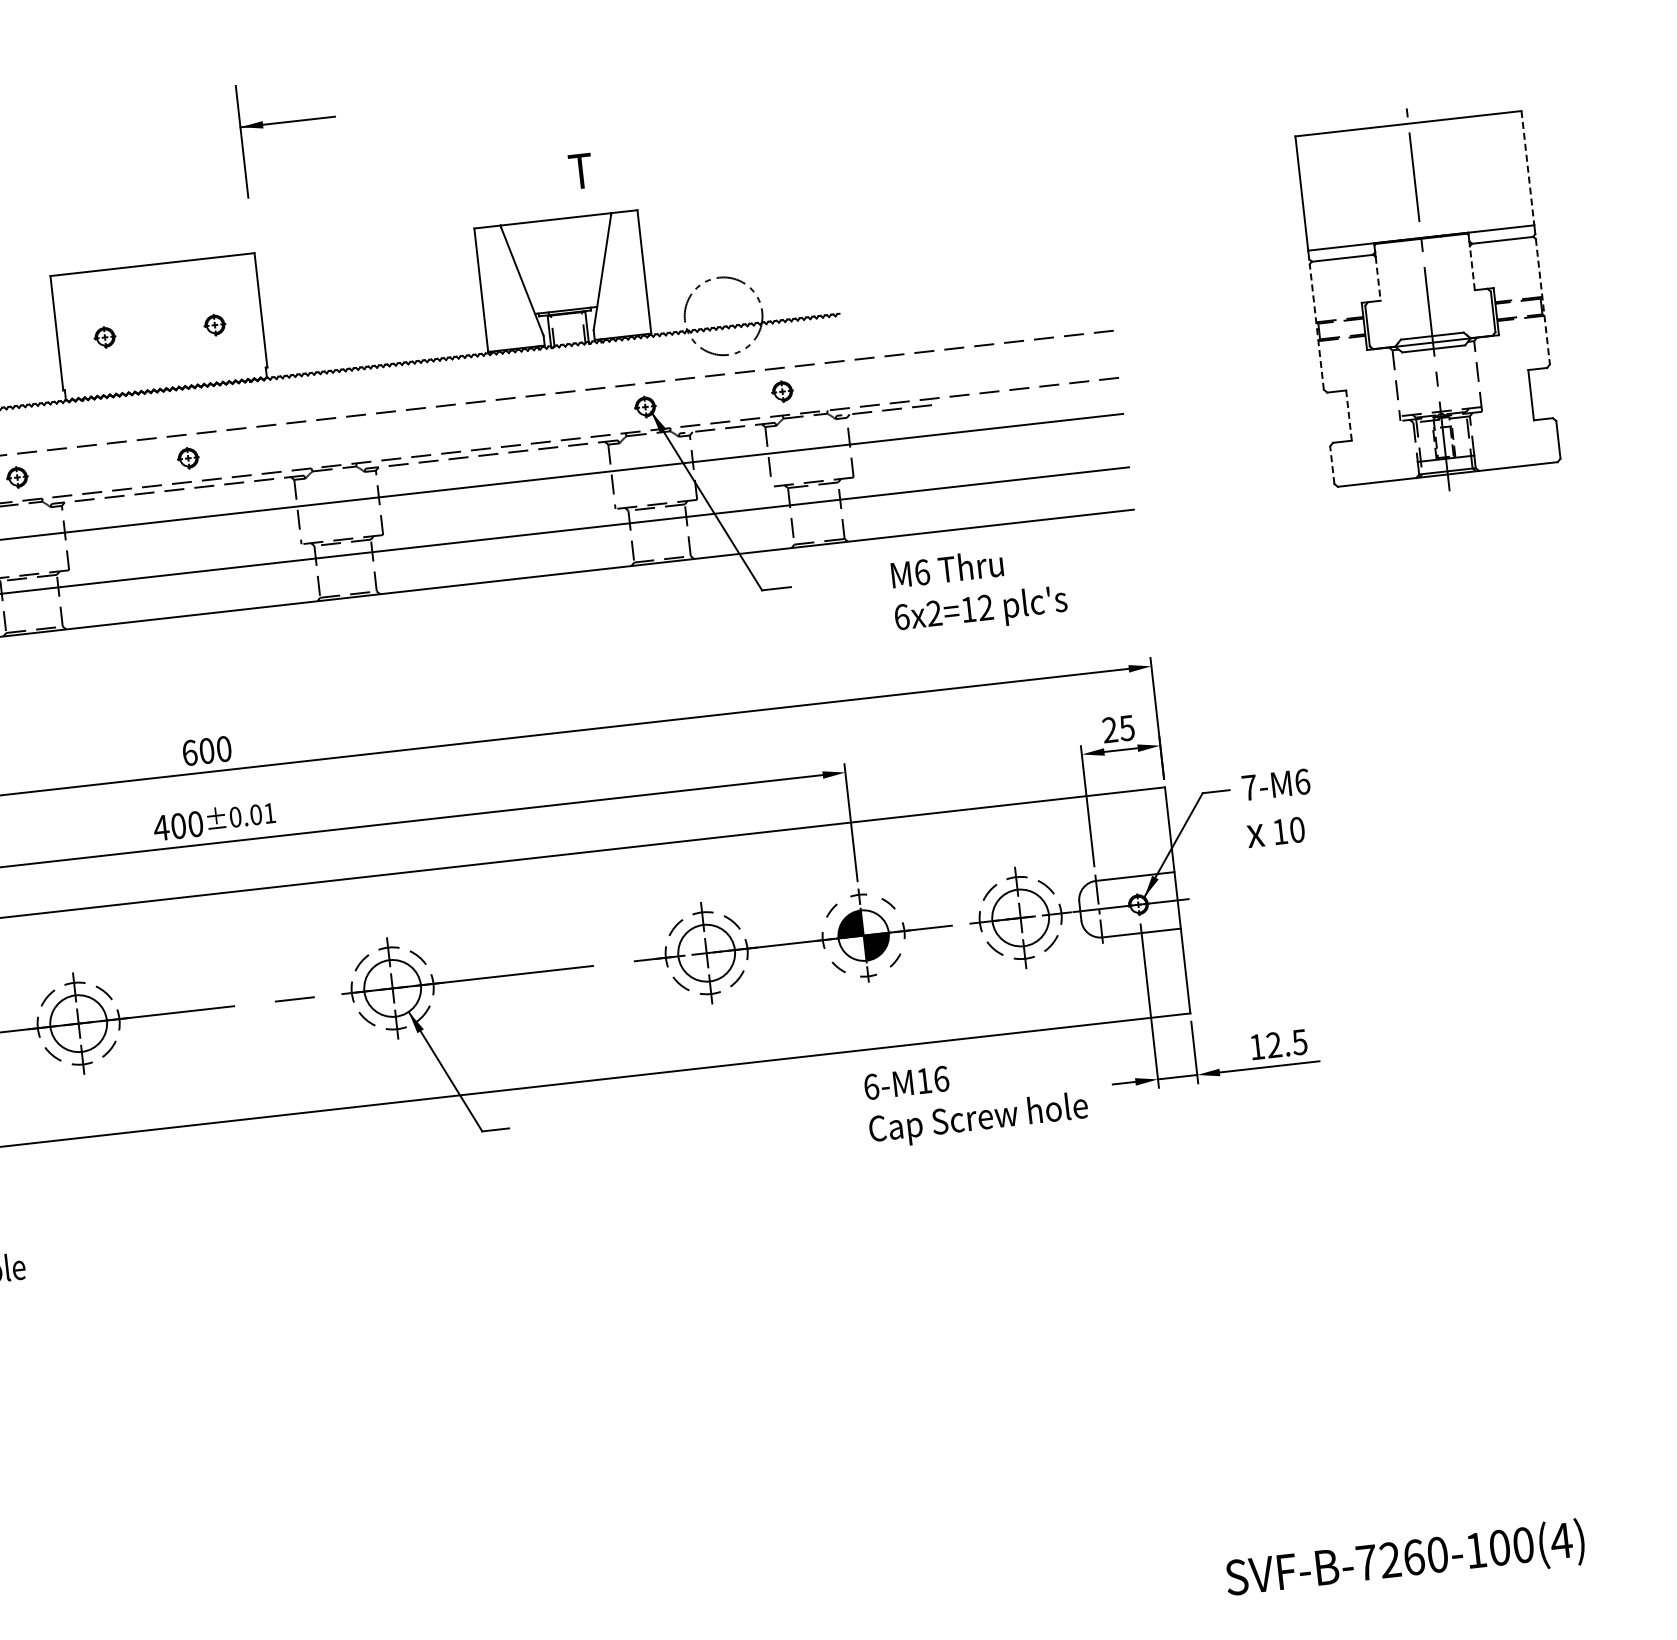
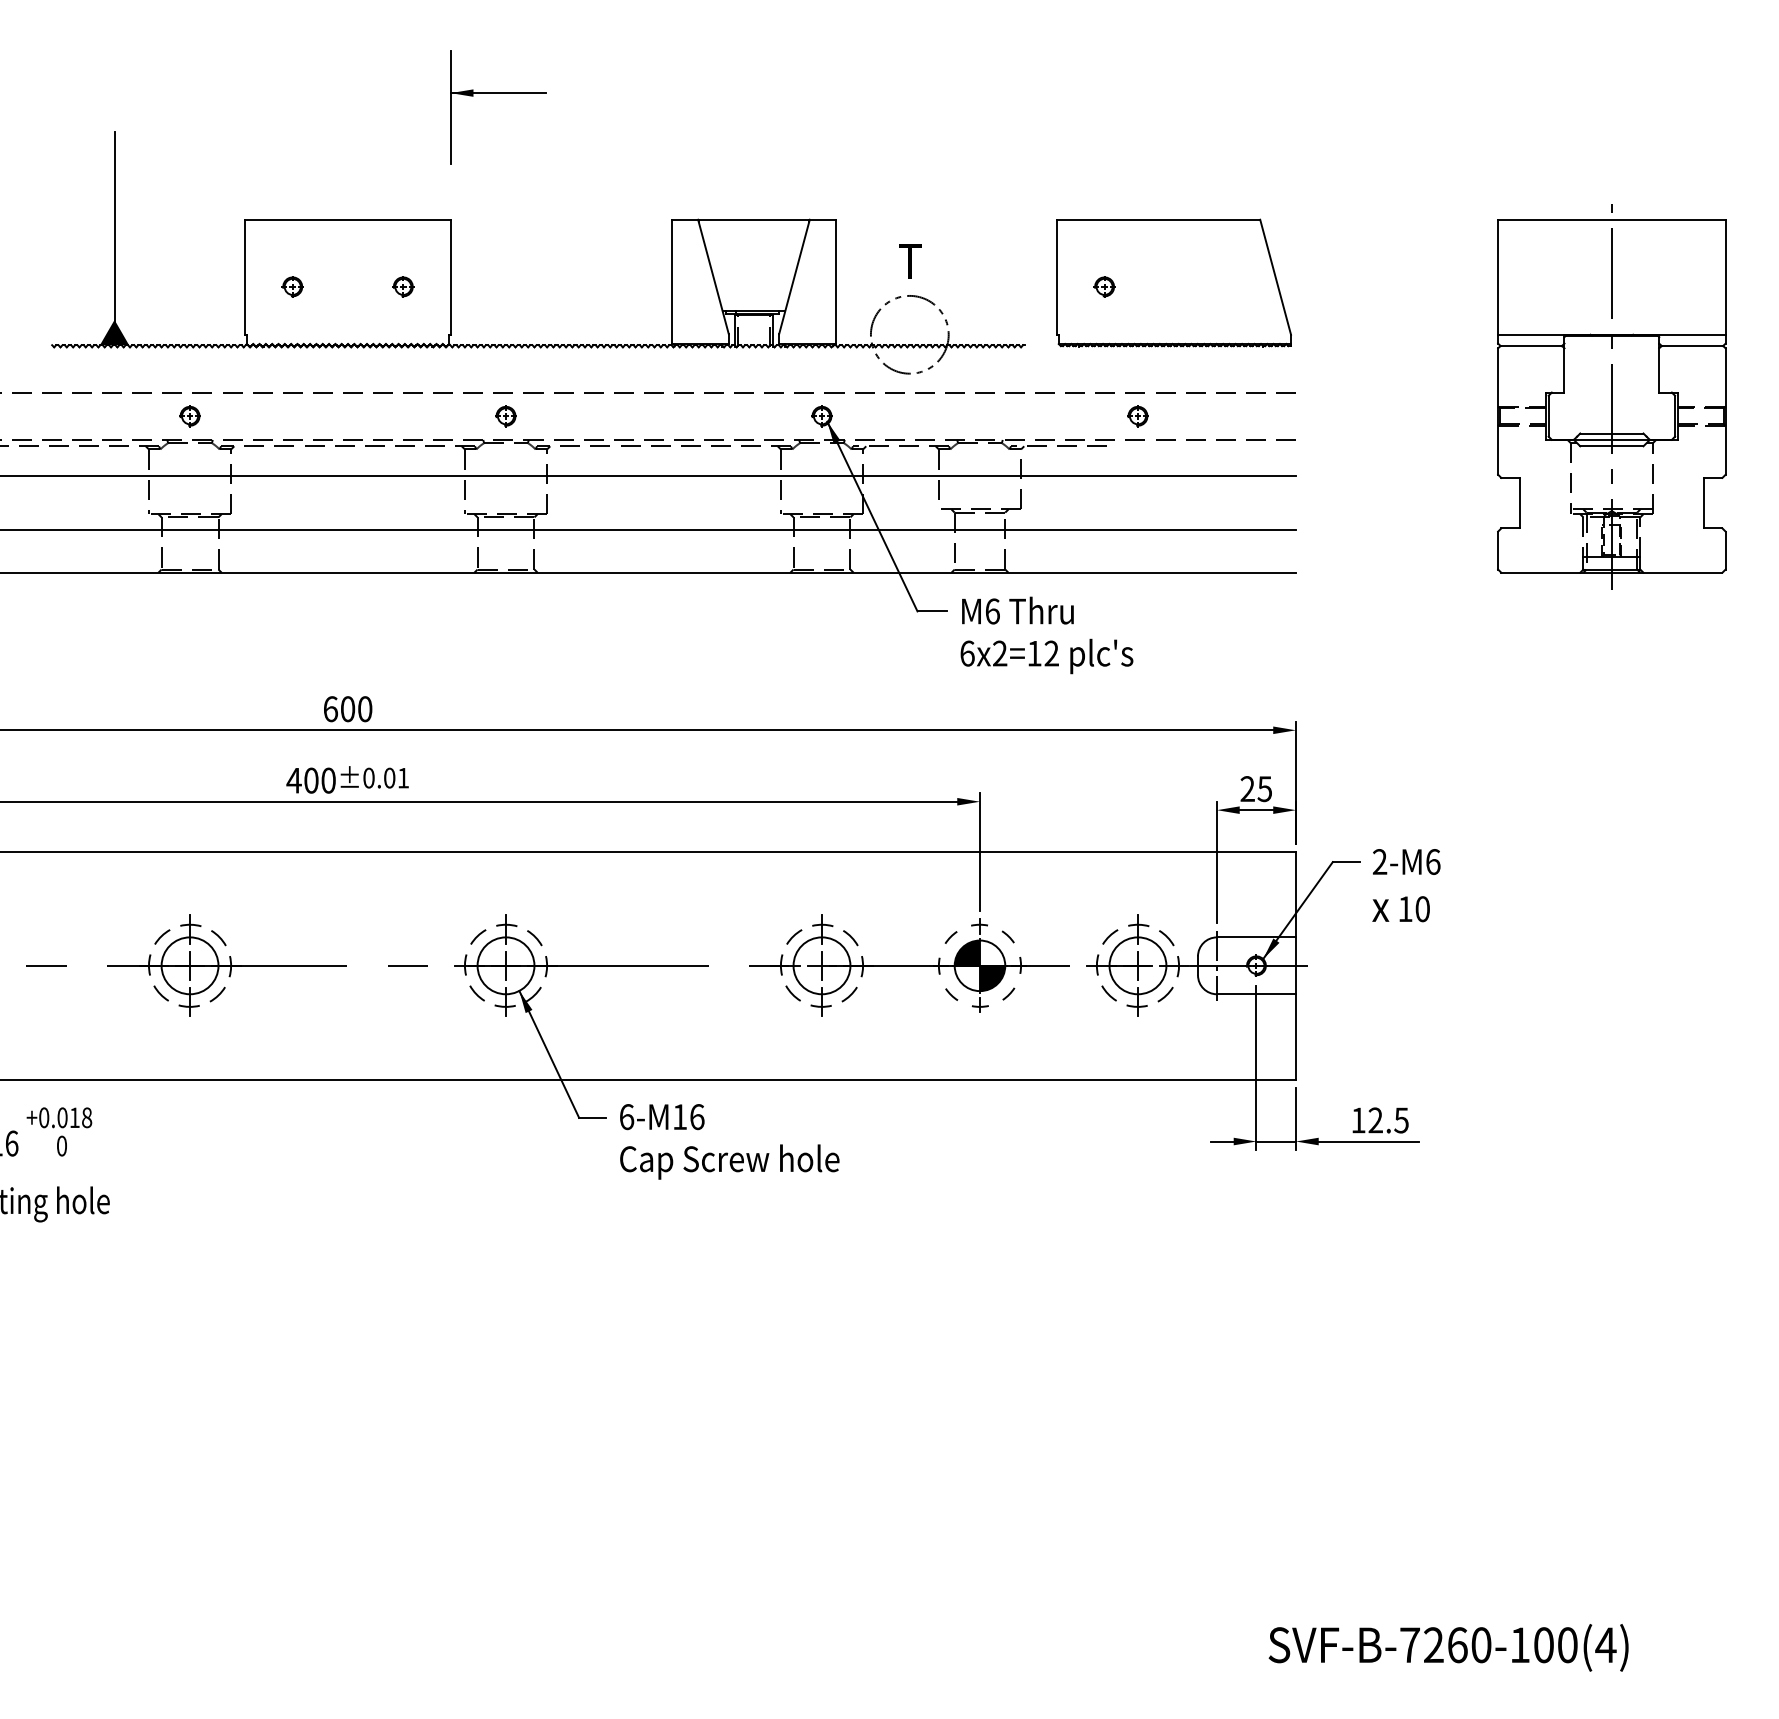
line: (1527, 168) -> (1725, 277), dashed -> solid
text: (581, 170) -> (910, 261), moved
part: (979, 234) -> (1173, 282), added
line: (1472, 267) -> (1659, 369), dashed -> solid
line: (1378, 278) -> (1564, 370), dashed -> solid
line: (1542, 302) -> (1725, 412), dashed -> solid
line: (1317, 326) -> (1498, 411), dashed -> solid
part: (782, 391) -> (1137, 416), moved
line: (1349, 414) -> (1520, 502), dashed -> solid
part: (187, 458) -> (505, 416), moved
line: (1332, 465) -> (1498, 550), dashed -> solid
text: (978, 590) -> (1046, 635), moved
text: (1249, 787) -> (1379, 861), 7-M6 -> 2-M6
text: (976, 1099) -> (729, 1141), moved

